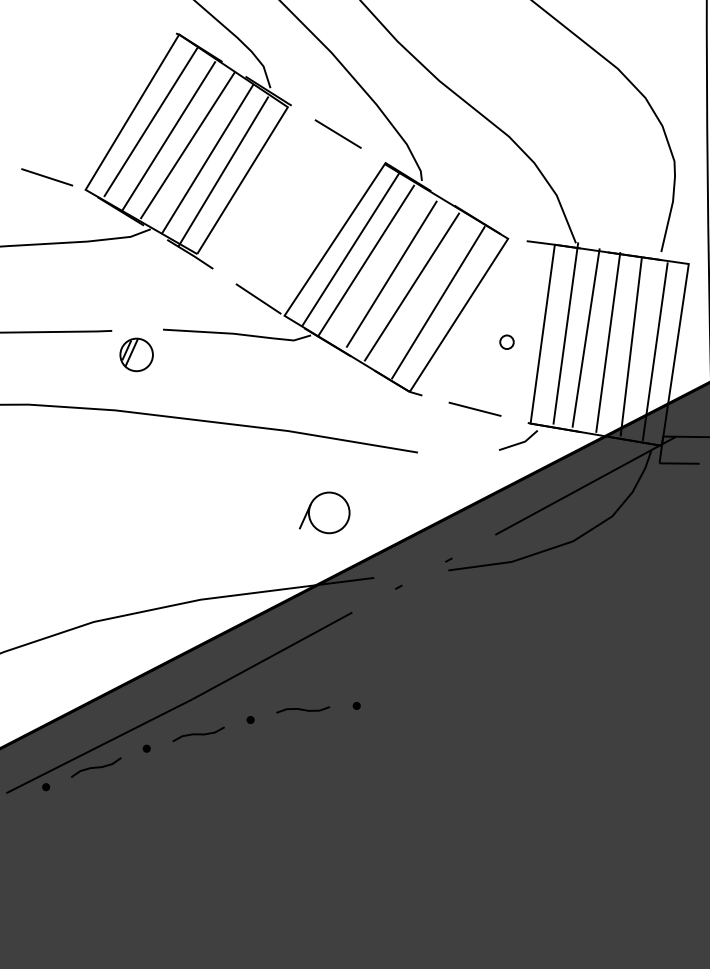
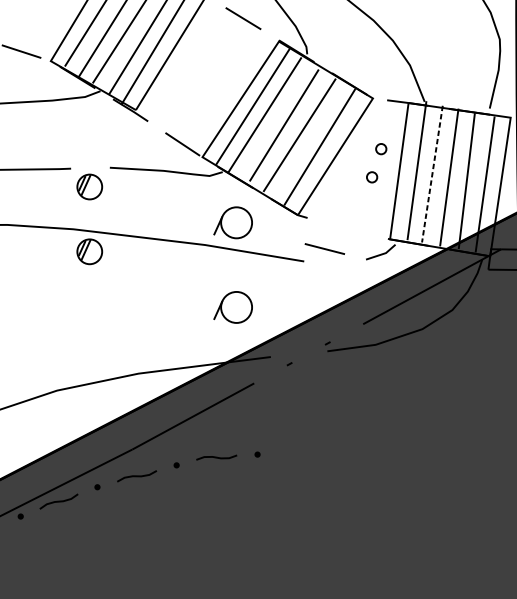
circle: (518, 304) -> (380, 148), added
line: (586, 338) -> (432, 174), solid -> dashed
part: (324, 401) -> (232, 222), added
line: (474, 408) -> (324, 248), moved
part: (136, 439) -> (89, 251), added

